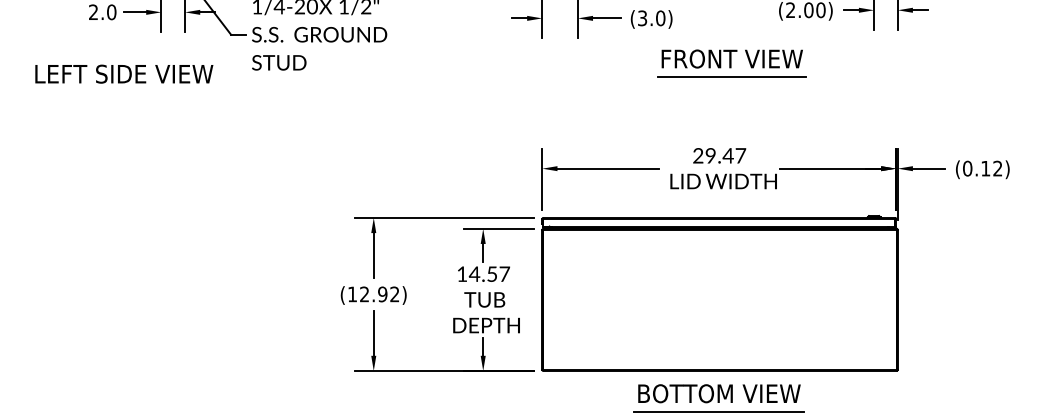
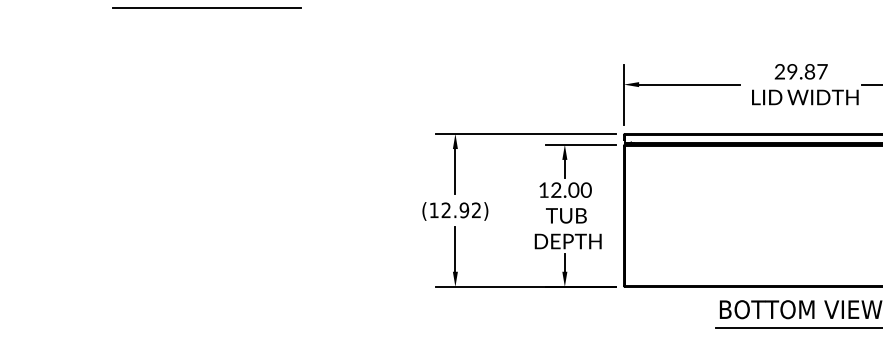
line: (125, 92) -> (207, 8), added
text: (727, 155) -> (809, 71), 29.47 -> 29.87
text: (489, 273) -> (571, 189), 14.57 -> 12.00

